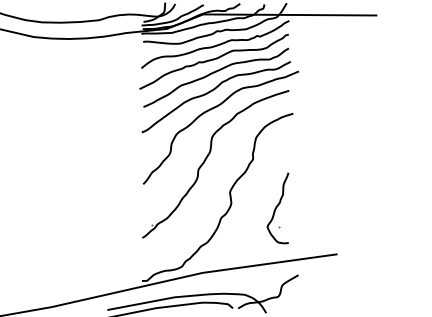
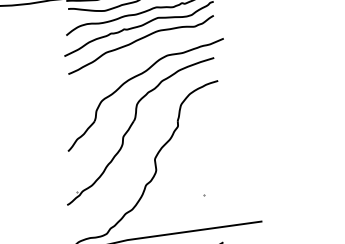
curve: (212, 91) -> (137, 58), removed
curve: (277, 207) -> (202, 174), removed

